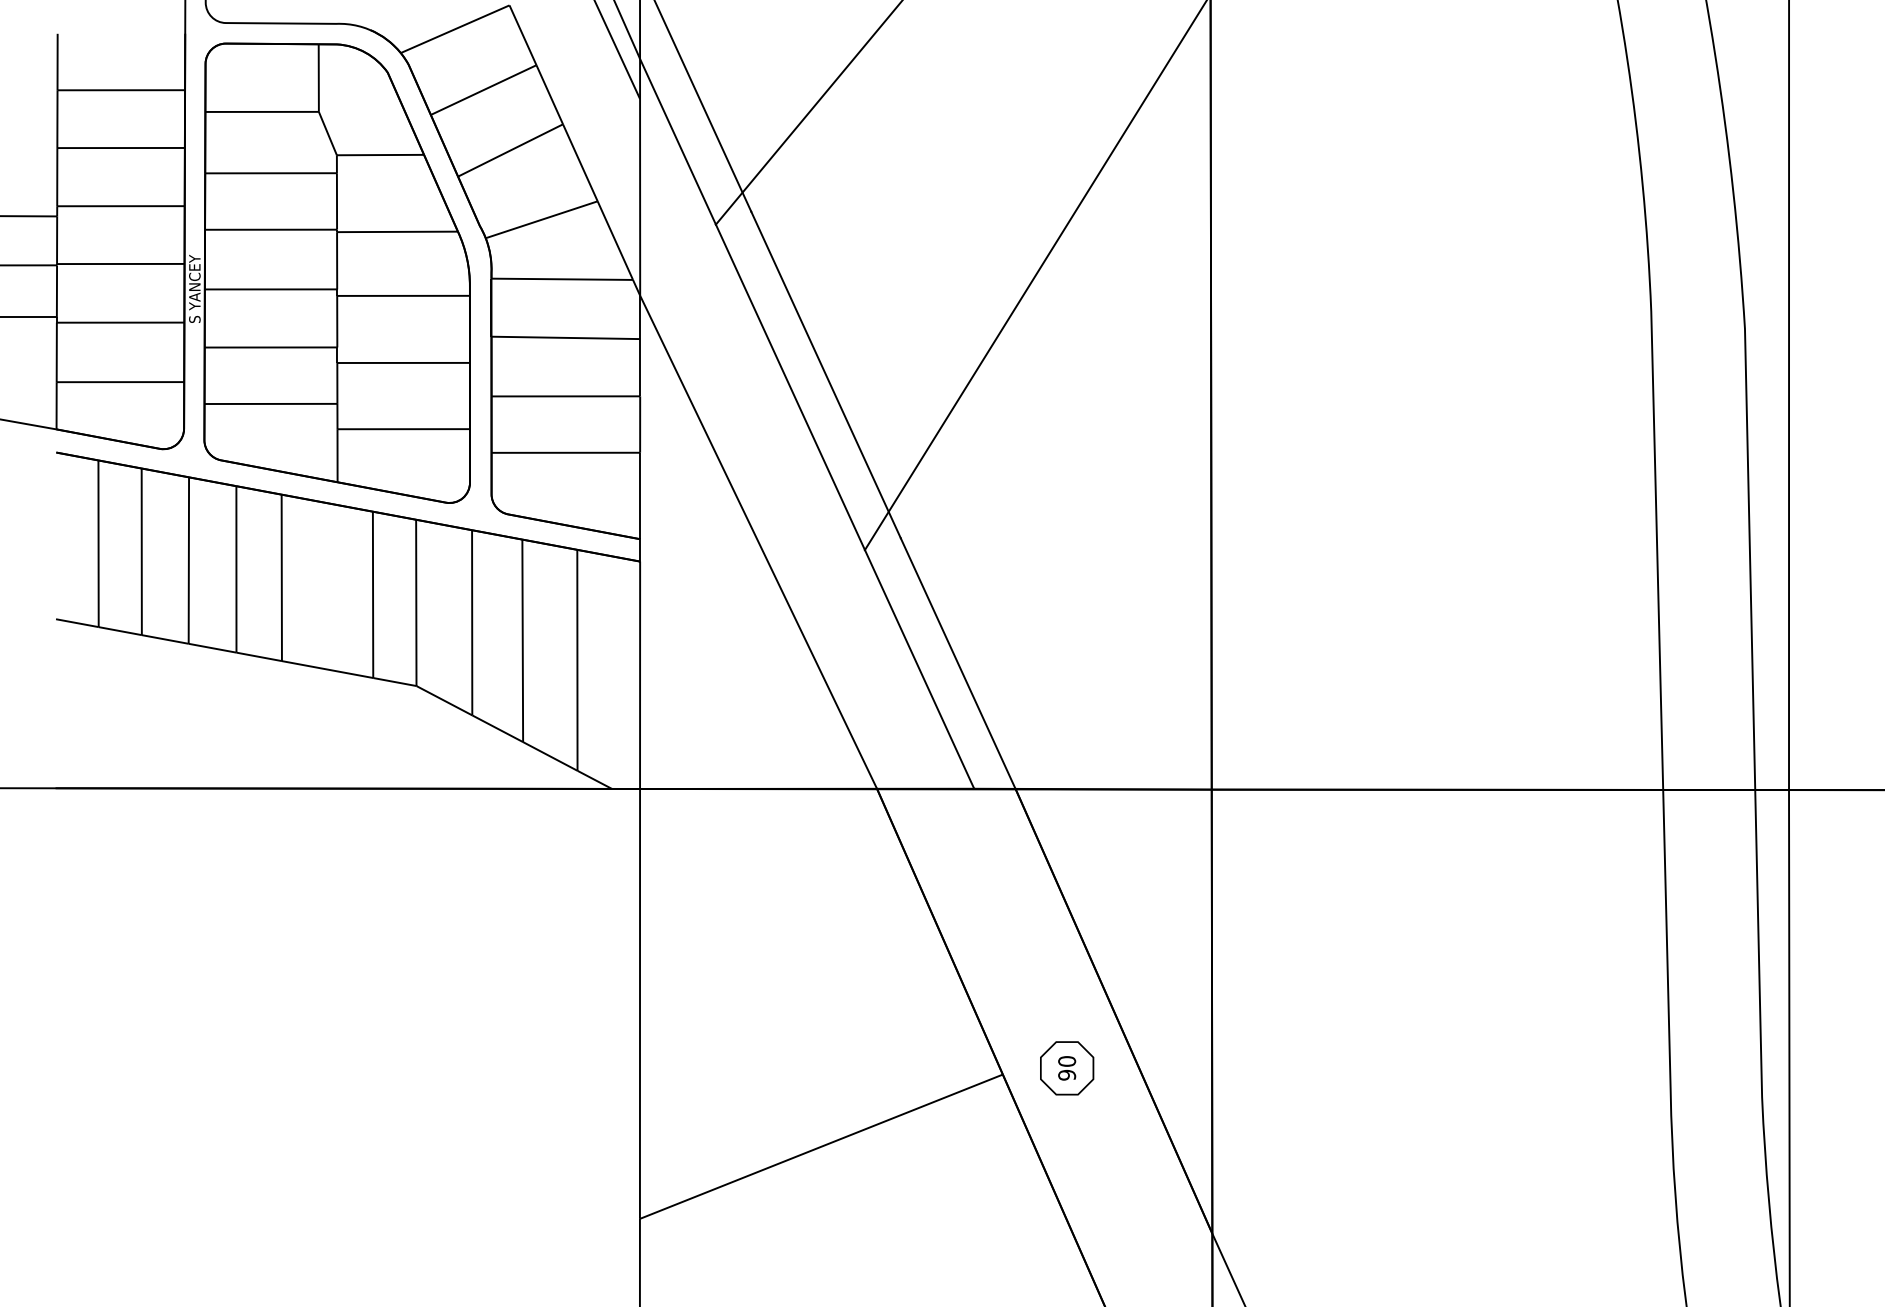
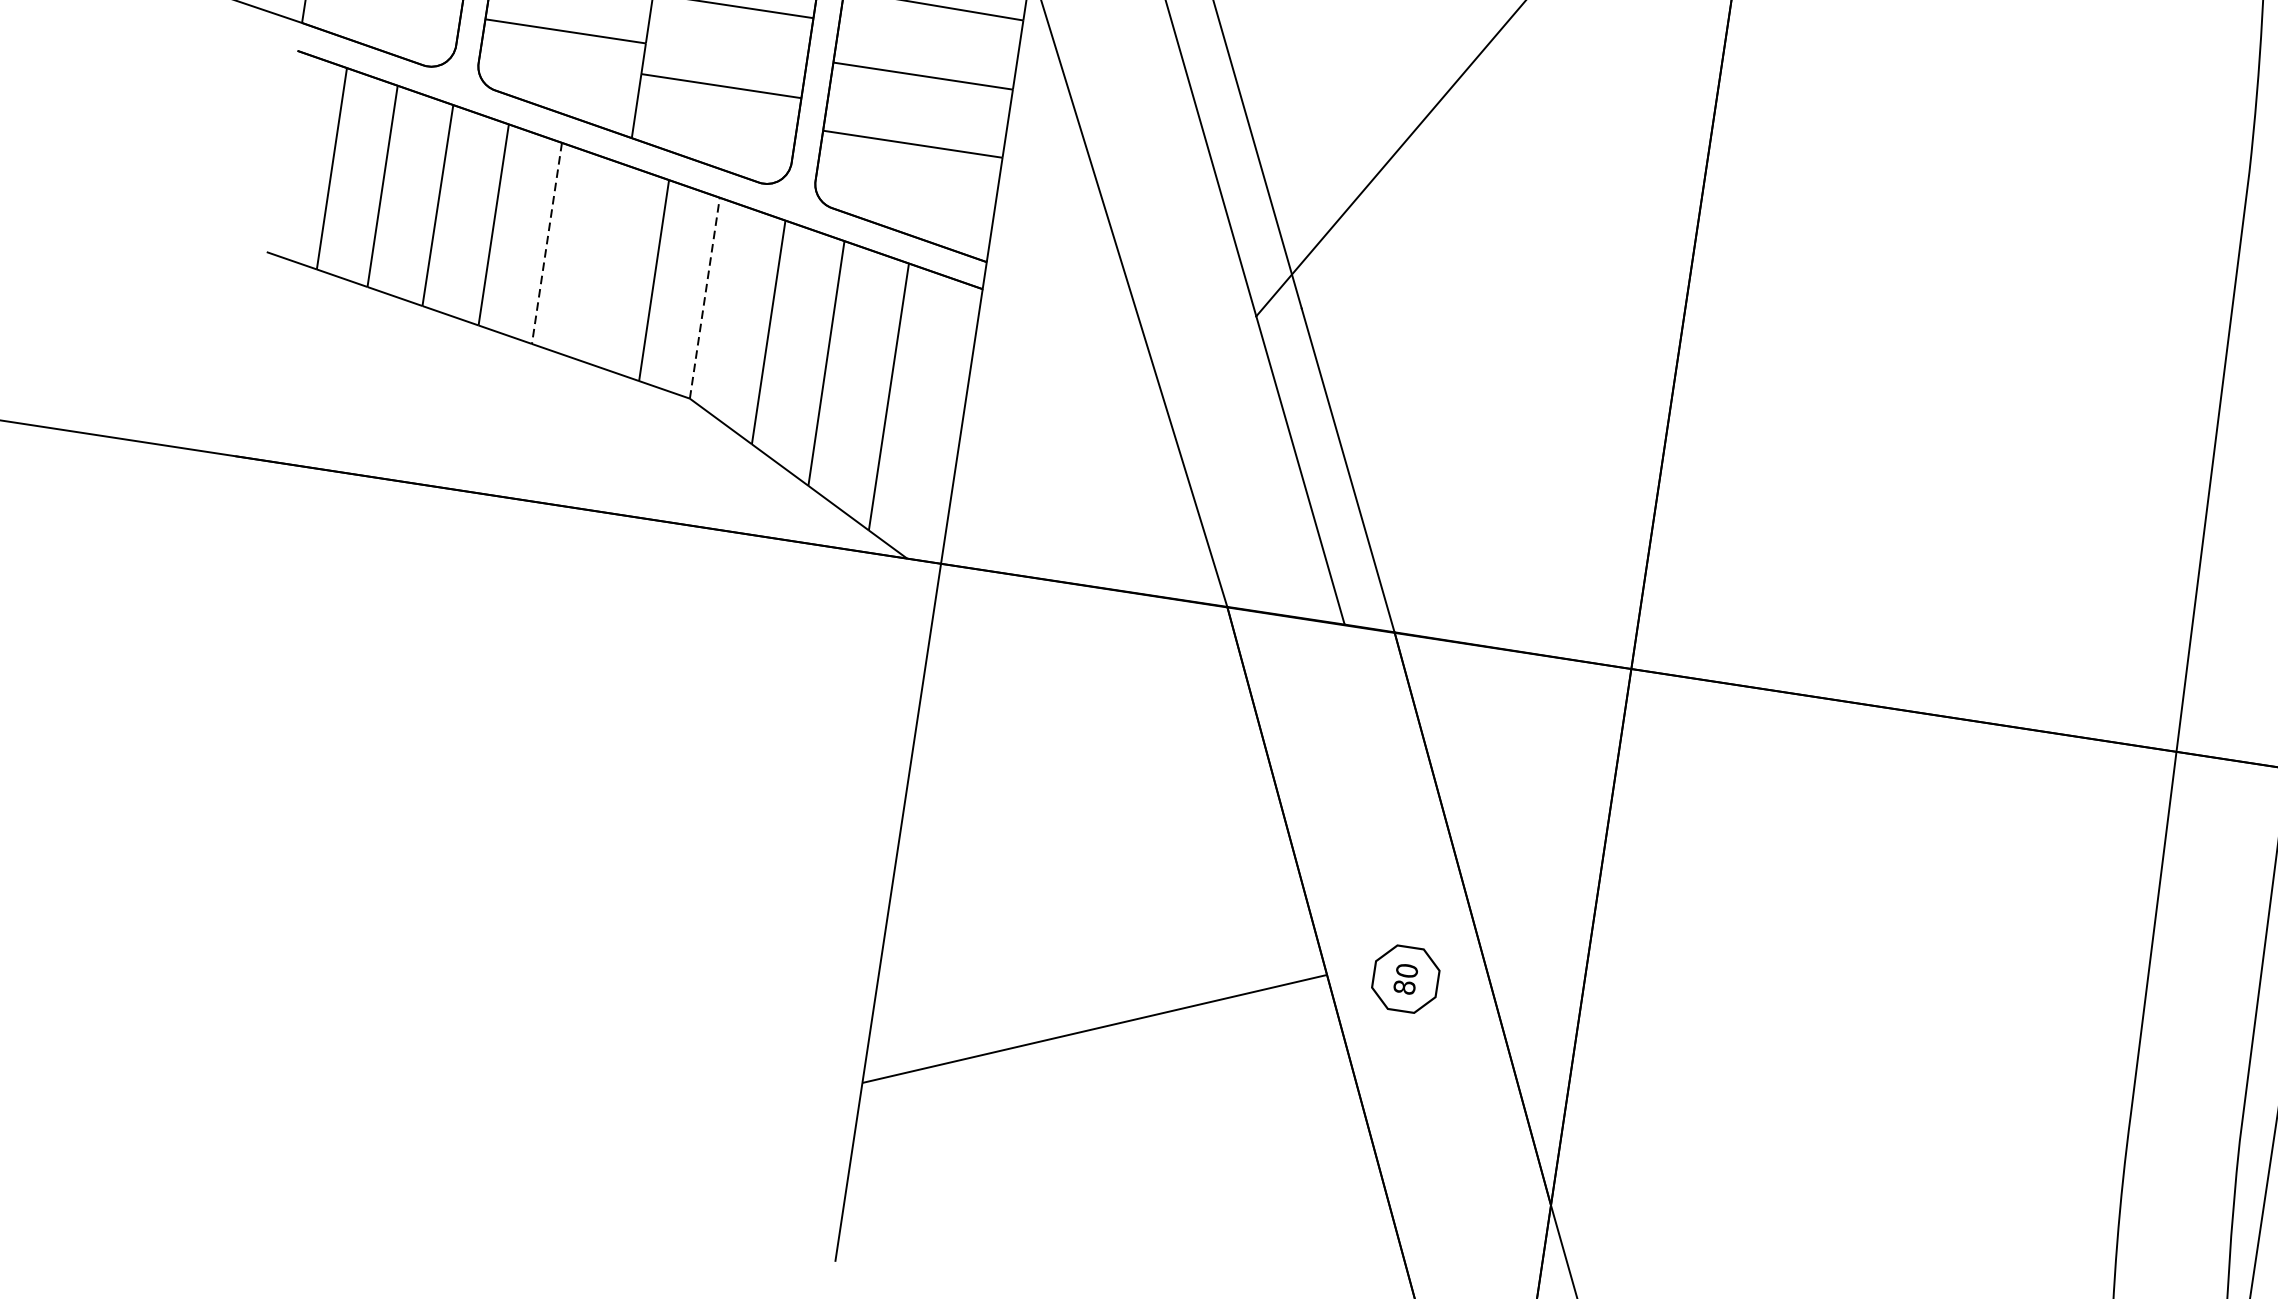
line: (281, 578) -> (546, 244), solid -> dashed
line: (416, 602) -> (705, 297), solid -> dashed
text: (1067, 1074) -> (1405, 986), 90 -> 80

